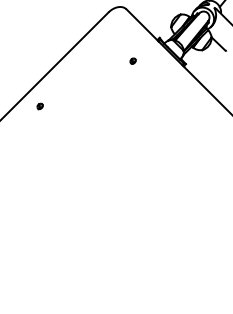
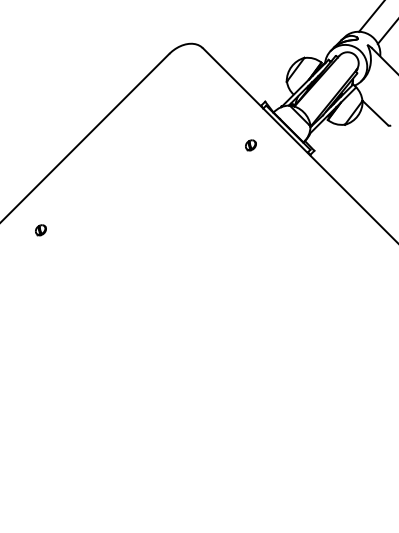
part: (132, 60) -> (249, 144), moved

